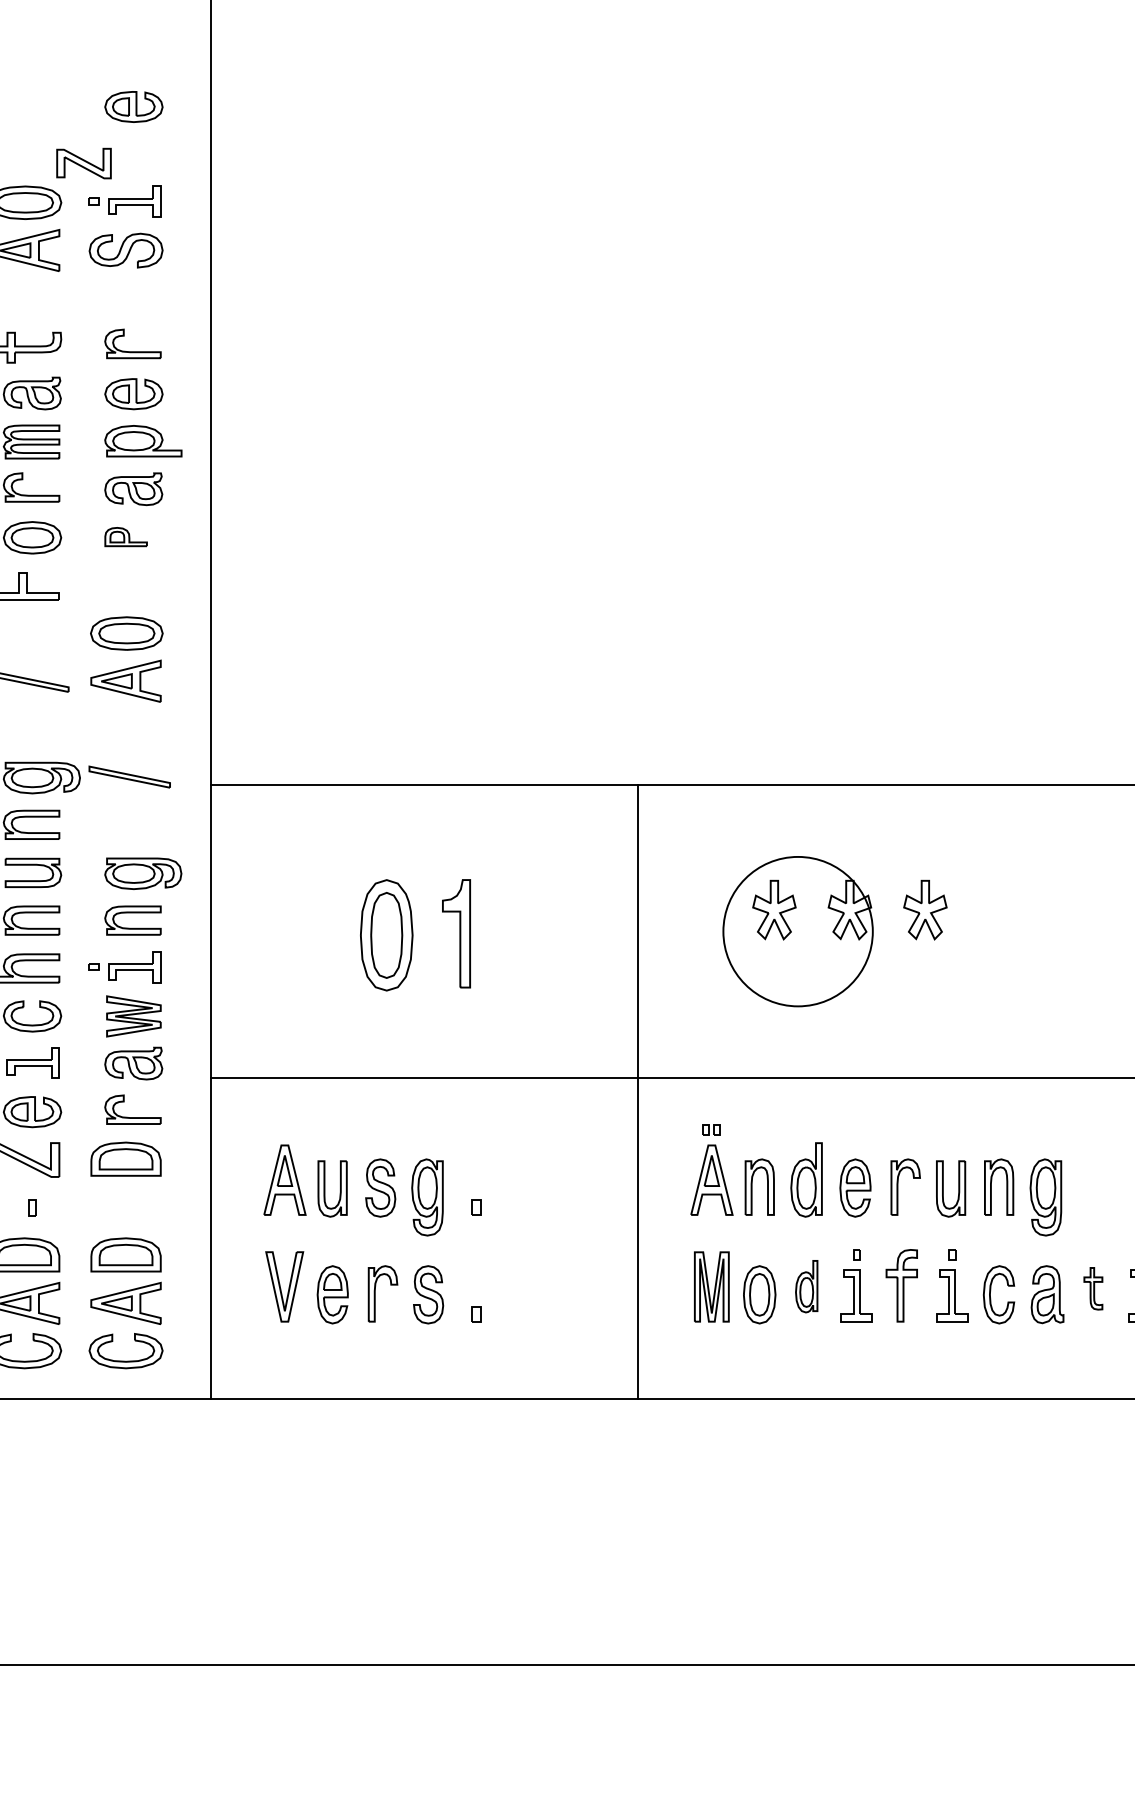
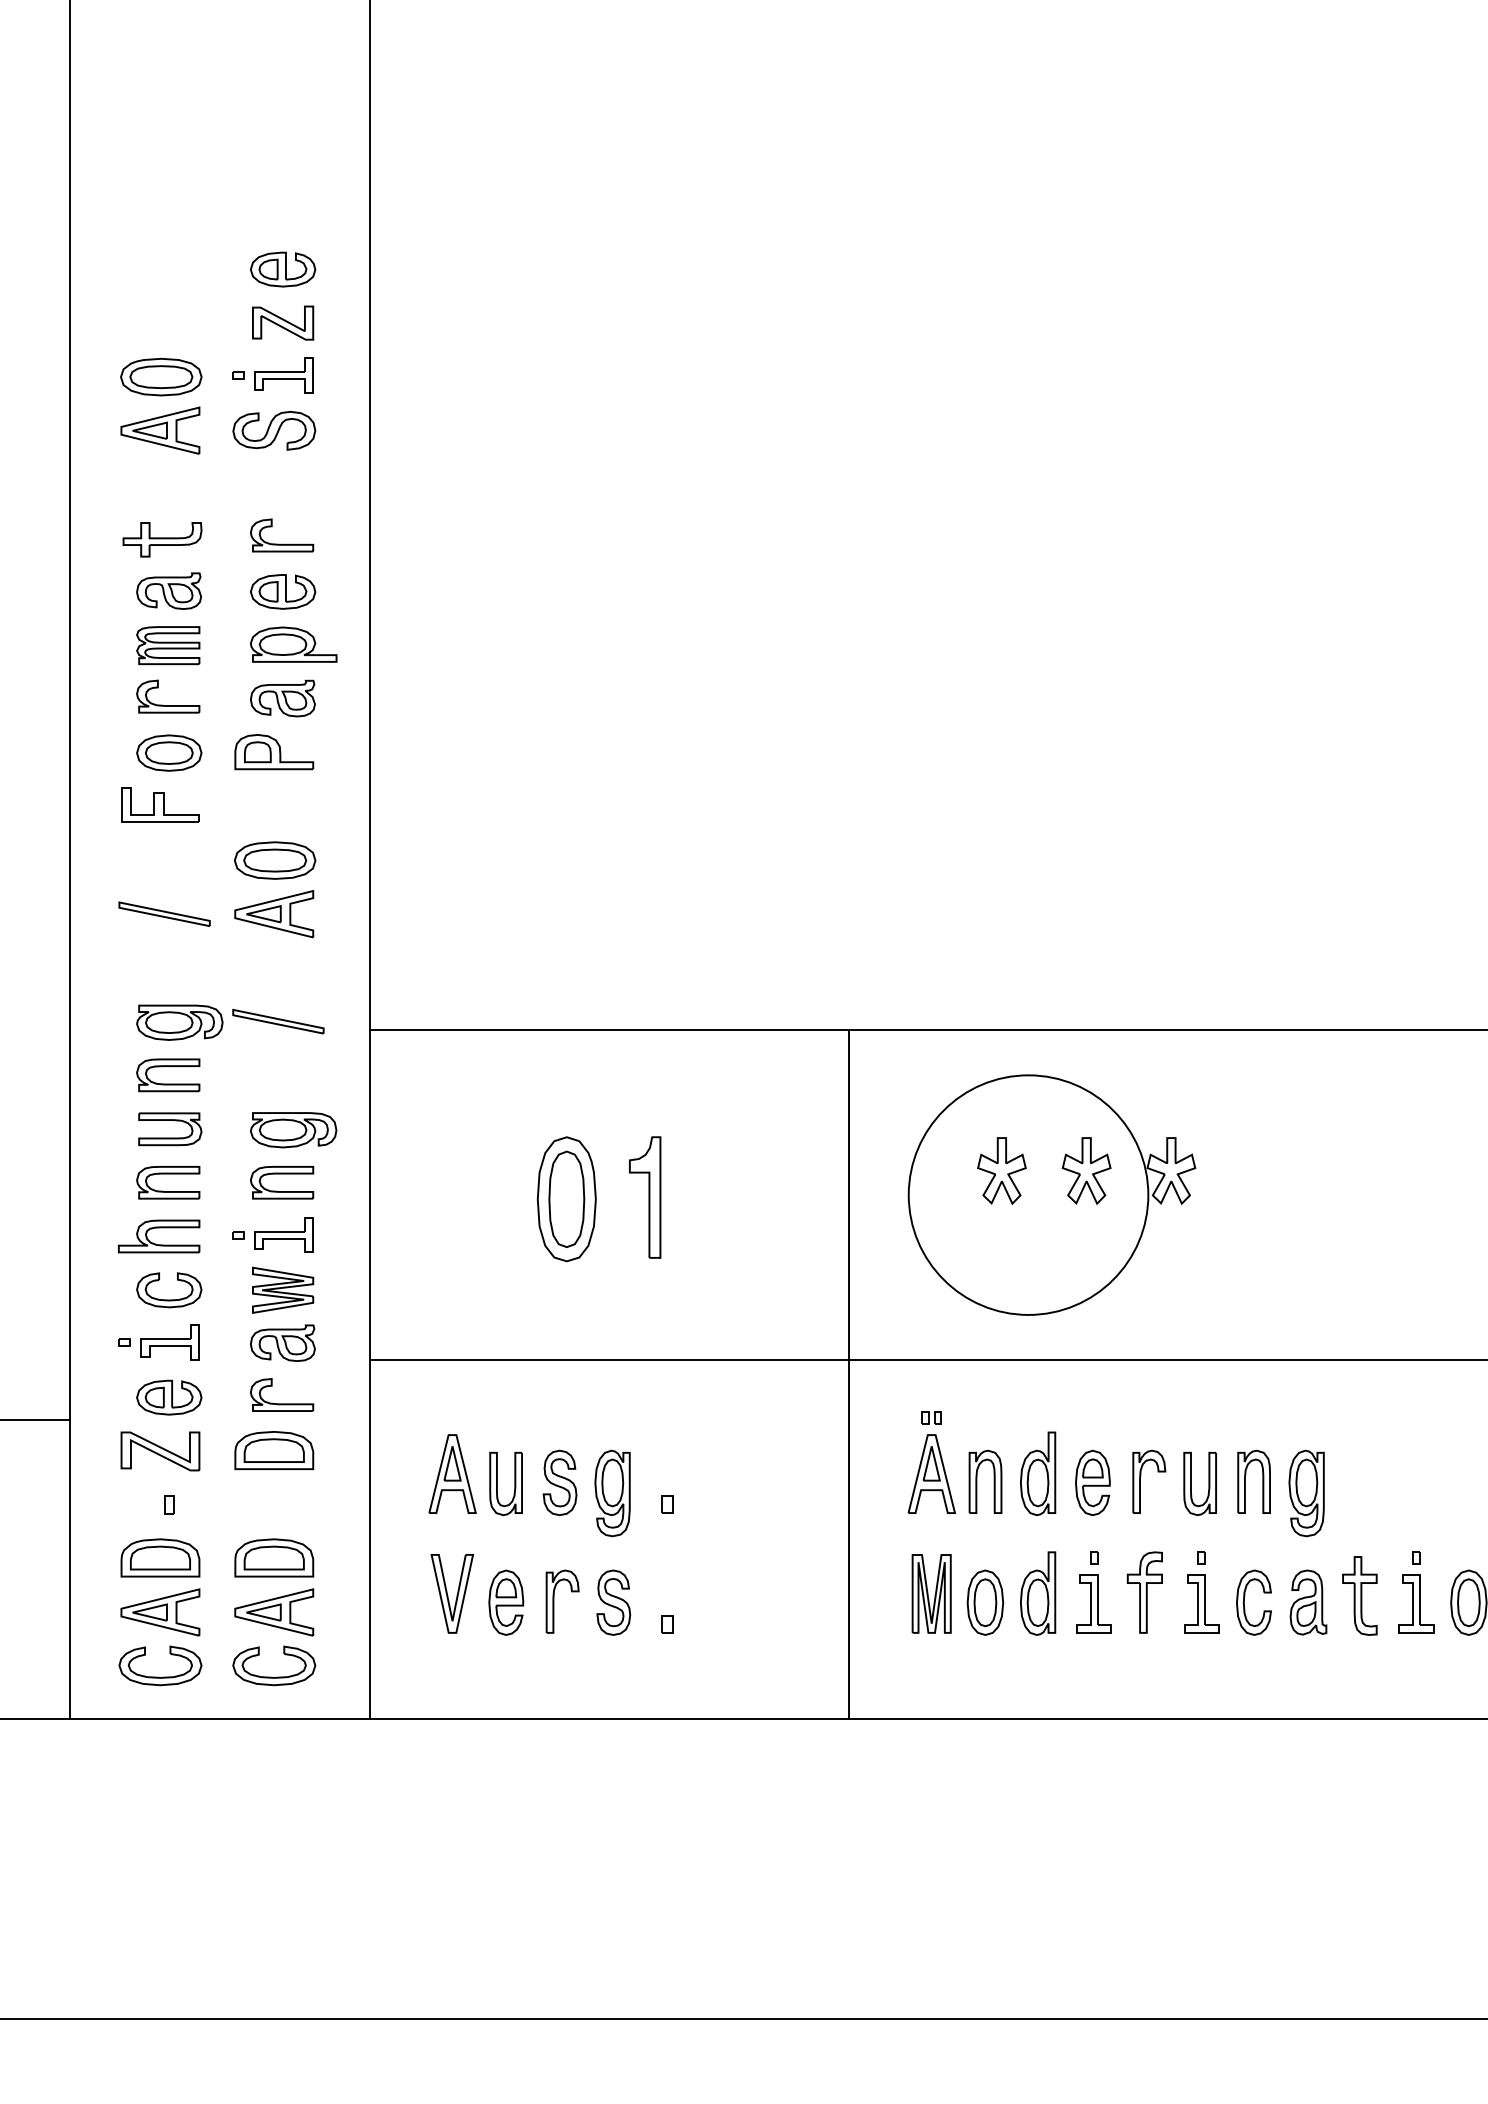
part: (84, 163) -> (283, 322), moved
part: (126, 537) -> (274, 752), size x1.67
circle: (798, 931) -> (1028, 1194), size x1.43
part: (806, 1286) -> (1038, 1593), size x1.43
part: (1093, 1288) -> (1359, 1595), size x1.67

